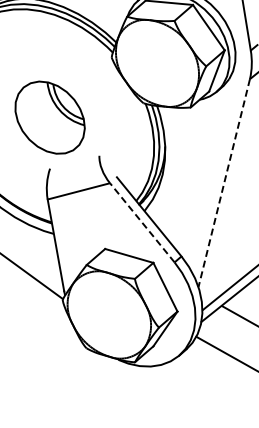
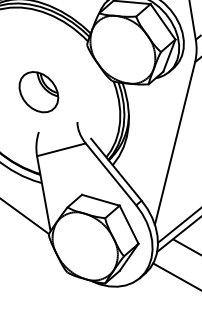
part: (49, 117) -> (38, 92), size x0.71
line: (224, 183) -> (175, 143), dashed -> solid
line: (142, 222) -> (111, 174), dashed -> solid

